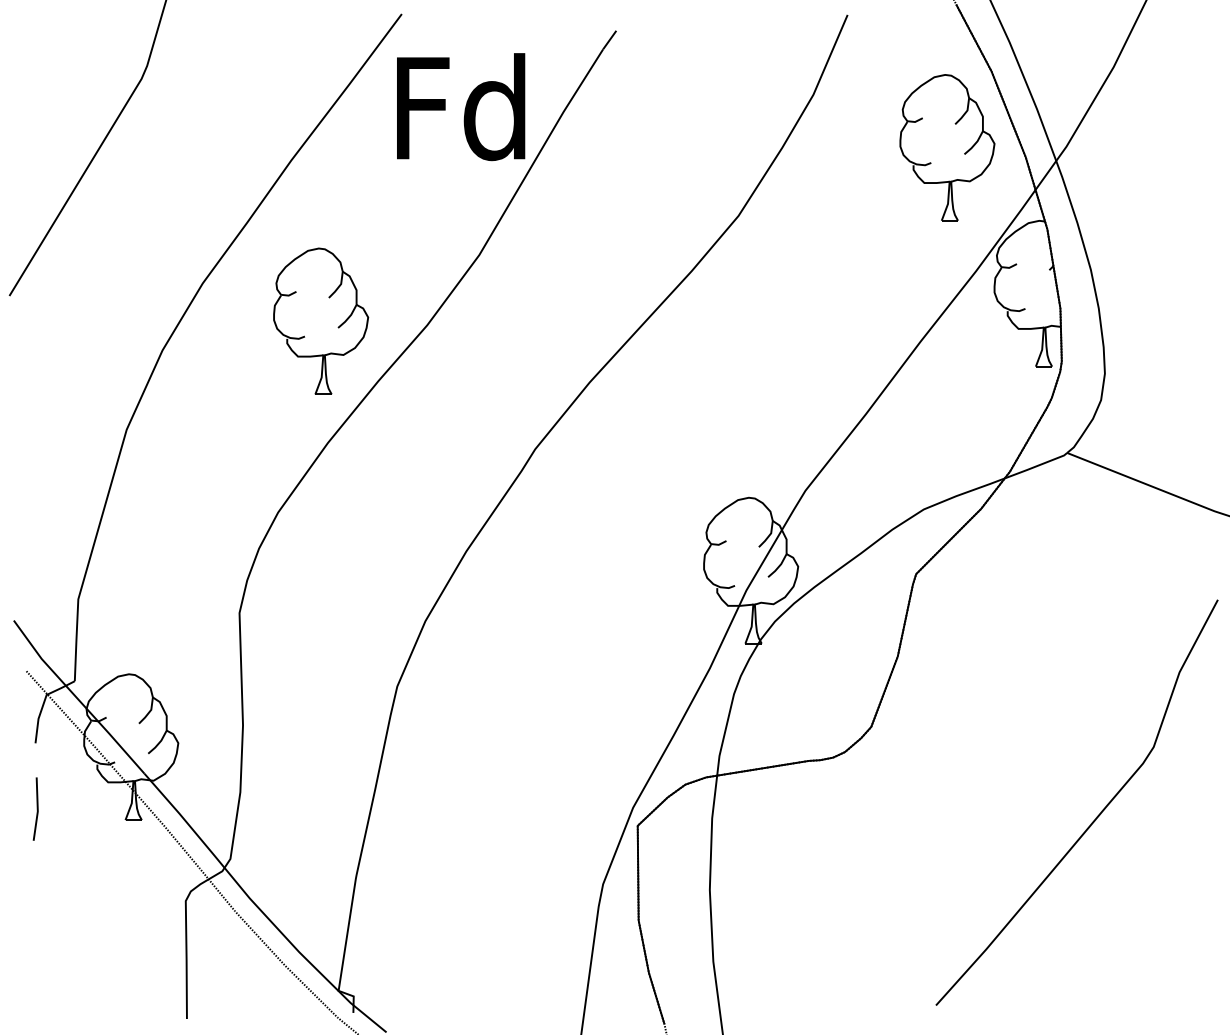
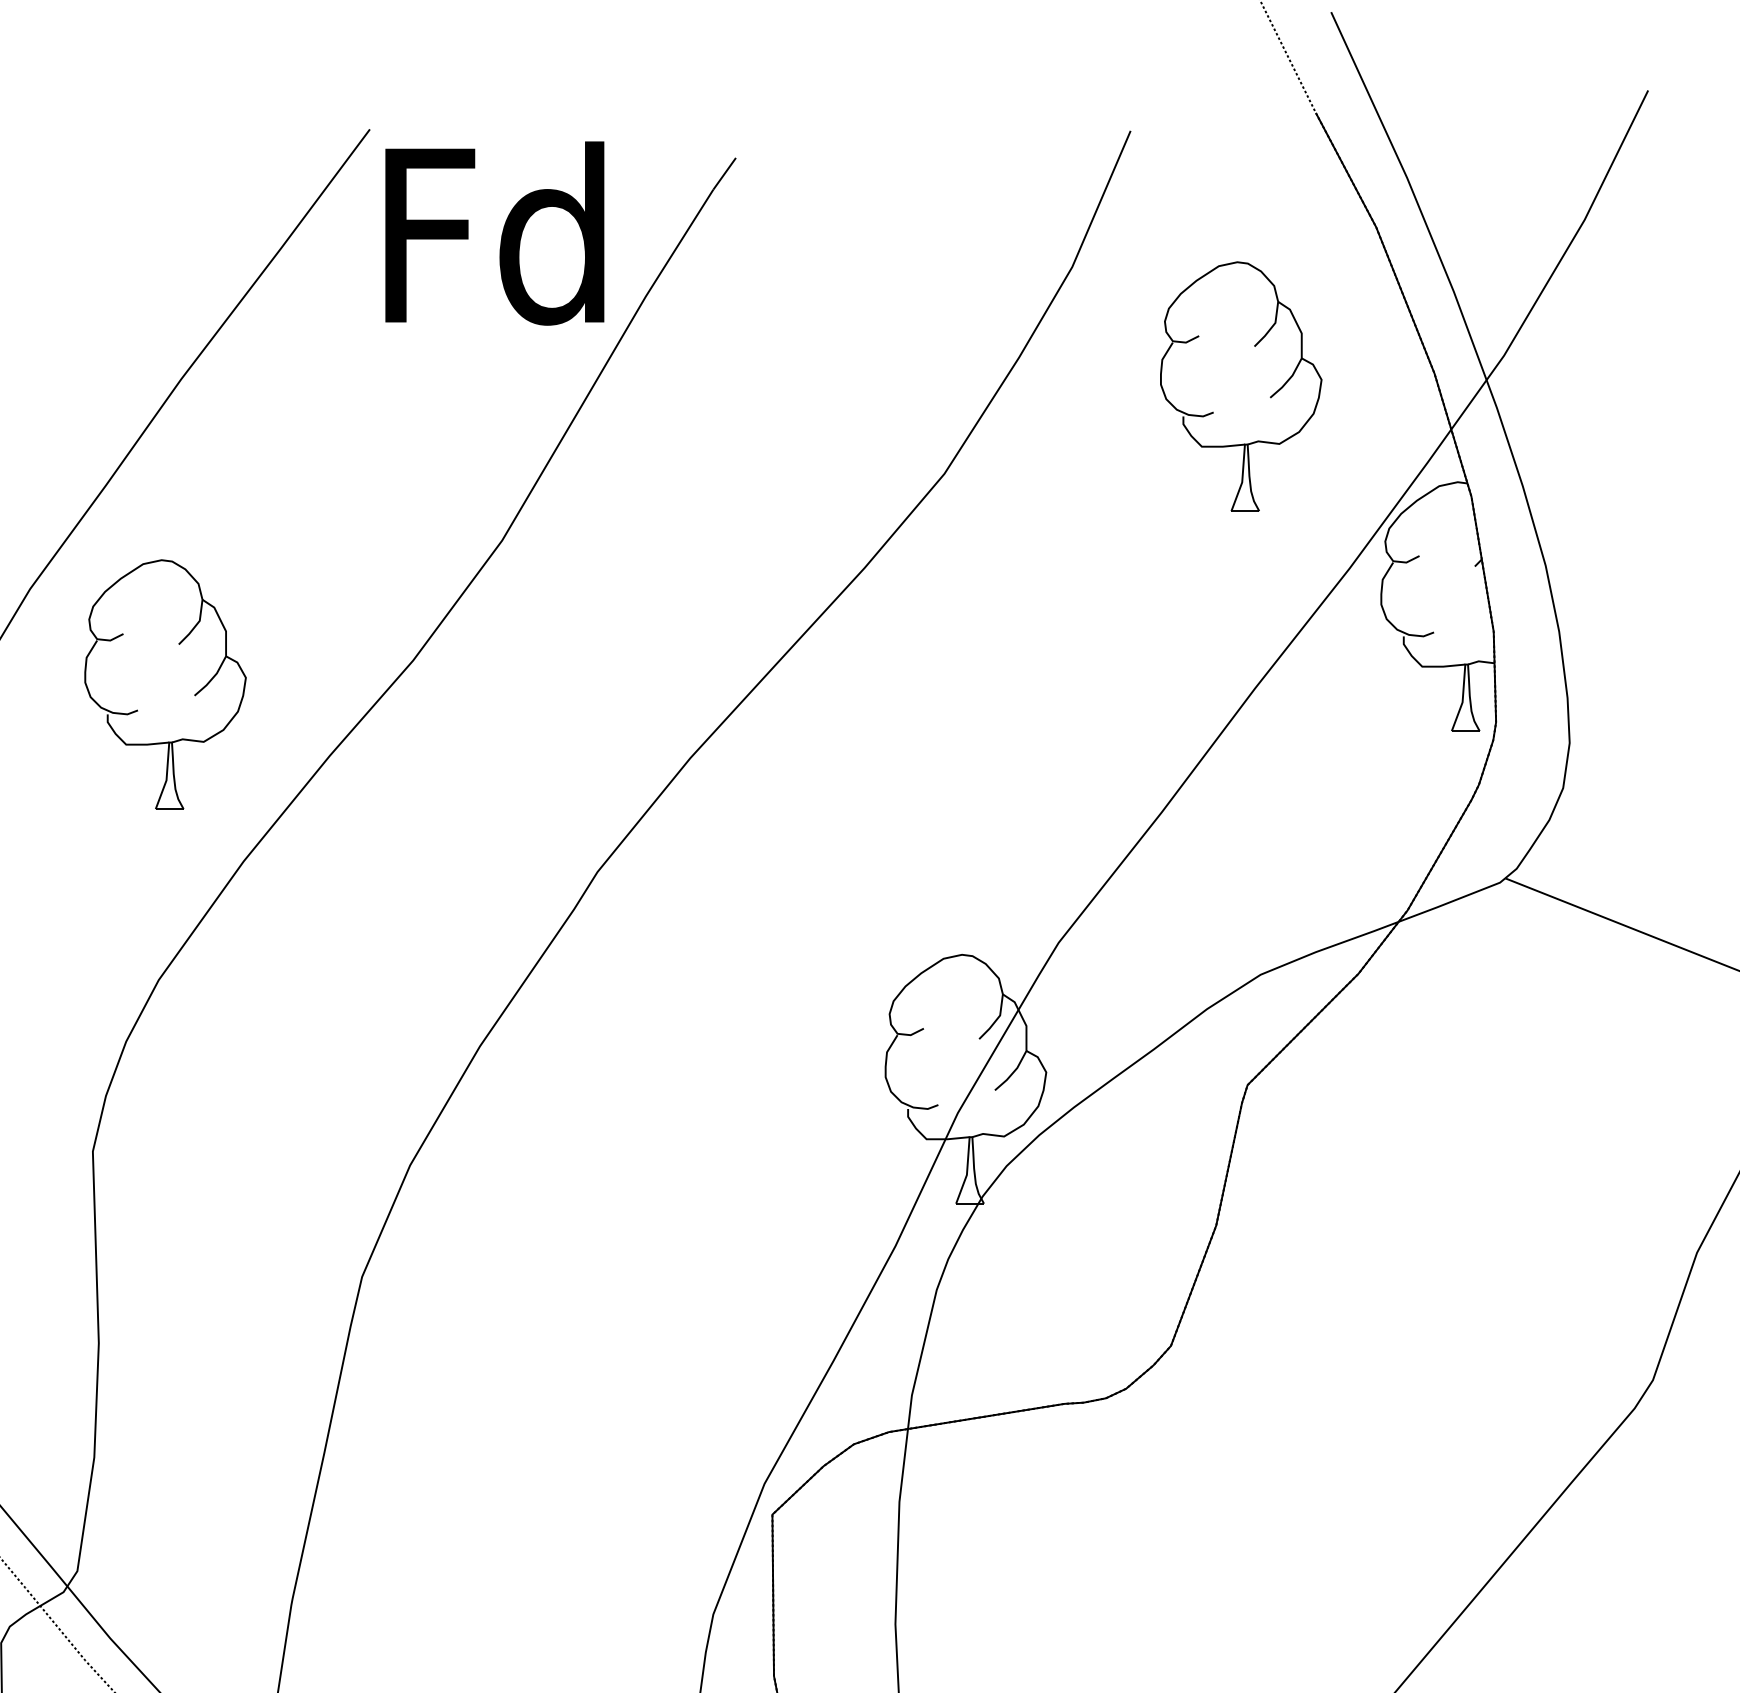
text: (461, 107) -> (495, 234), moved
part: (947, 147) -> (1241, 386), moved
part: (321, 320) -> (166, 683), moved

